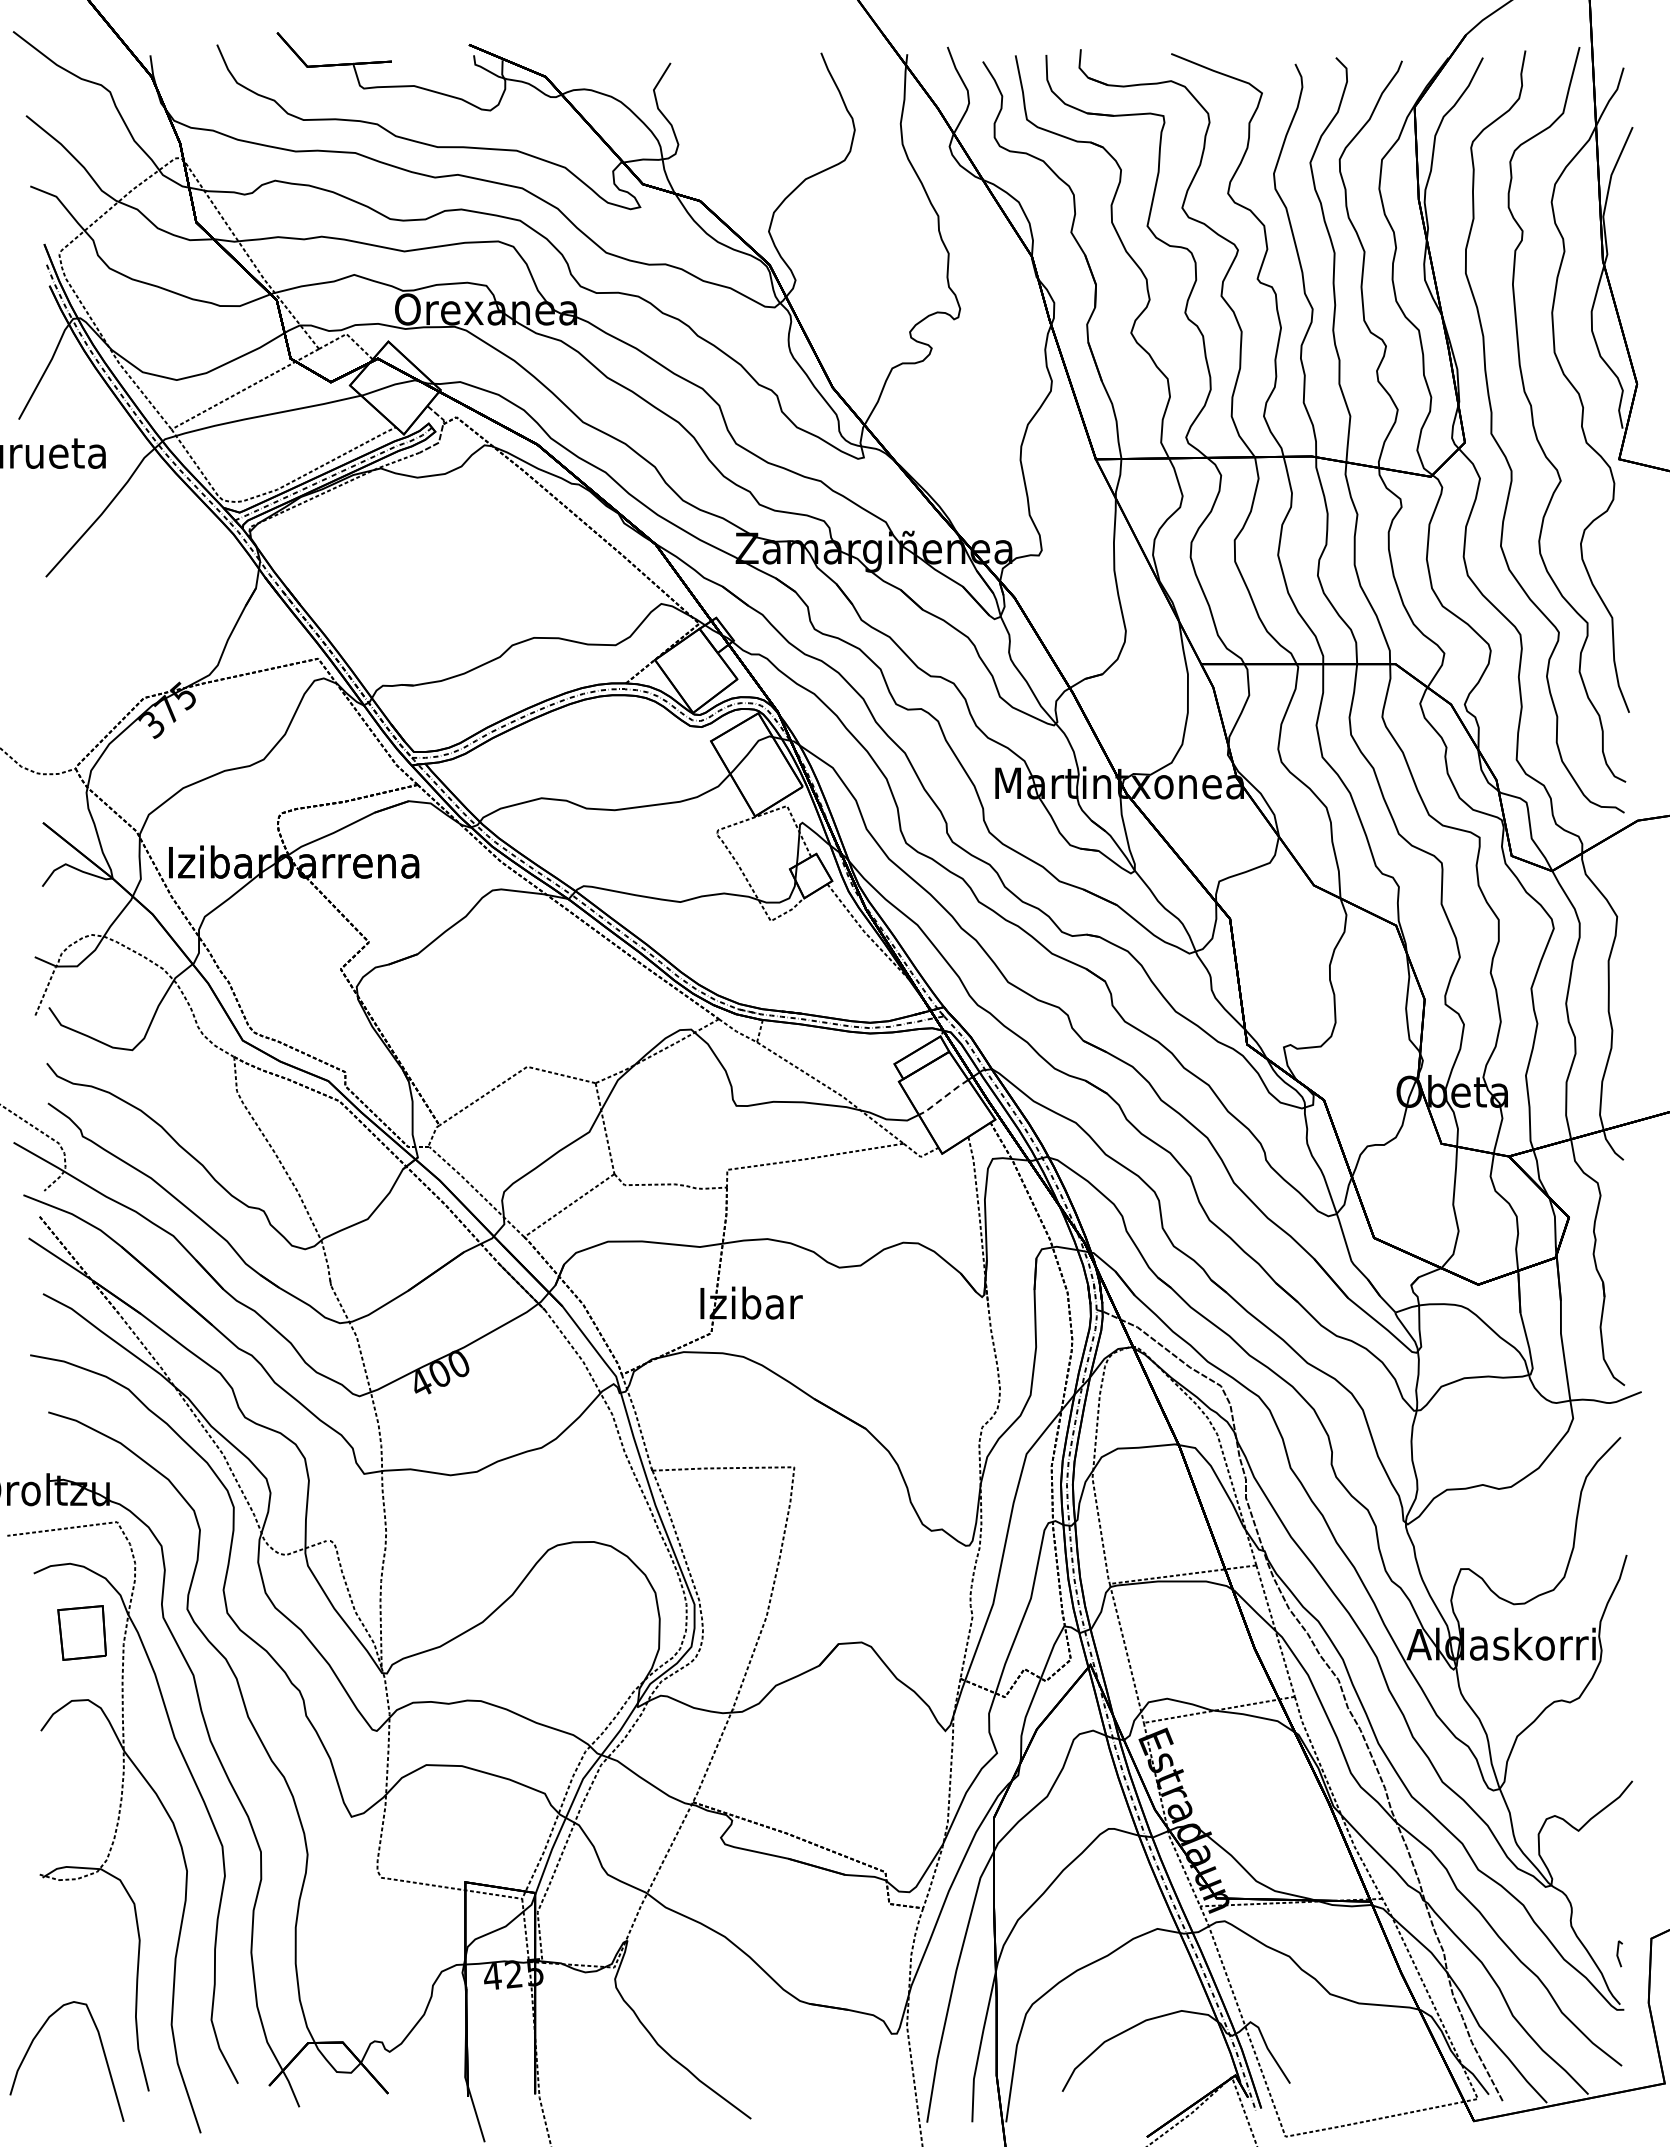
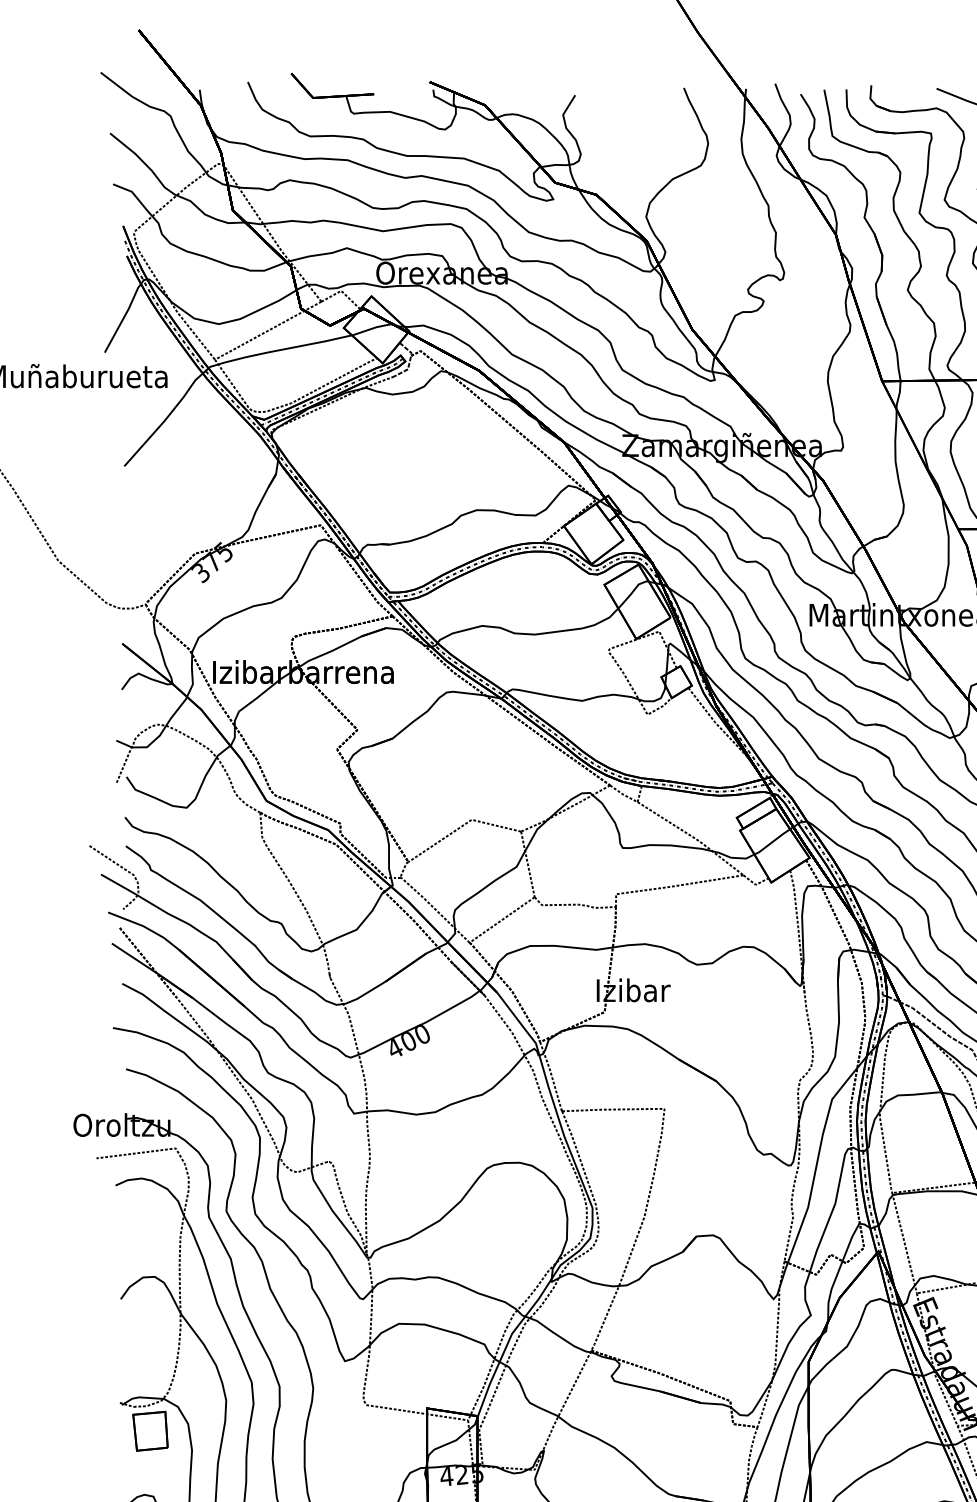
line: (943, 1097) -> (772, 841), dashed -> solid
part: (81, 1632) -> (150, 1430), moved

